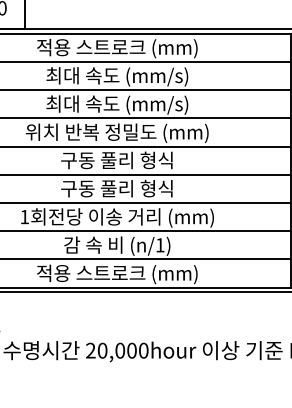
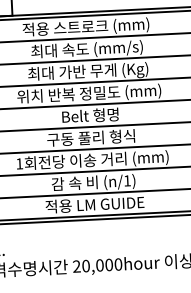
text: (117, 105) -> (88, 72), 최대 속도 (mm/s) -> 최대 가반 무게 (Kg)
text: (116, 160) -> (89, 115), 구동 풀리 형식 -> Belt 형명
text: (117, 274) -> (94, 205), 적용 스트로크 (mm) -> 적용 LM GUIDE

